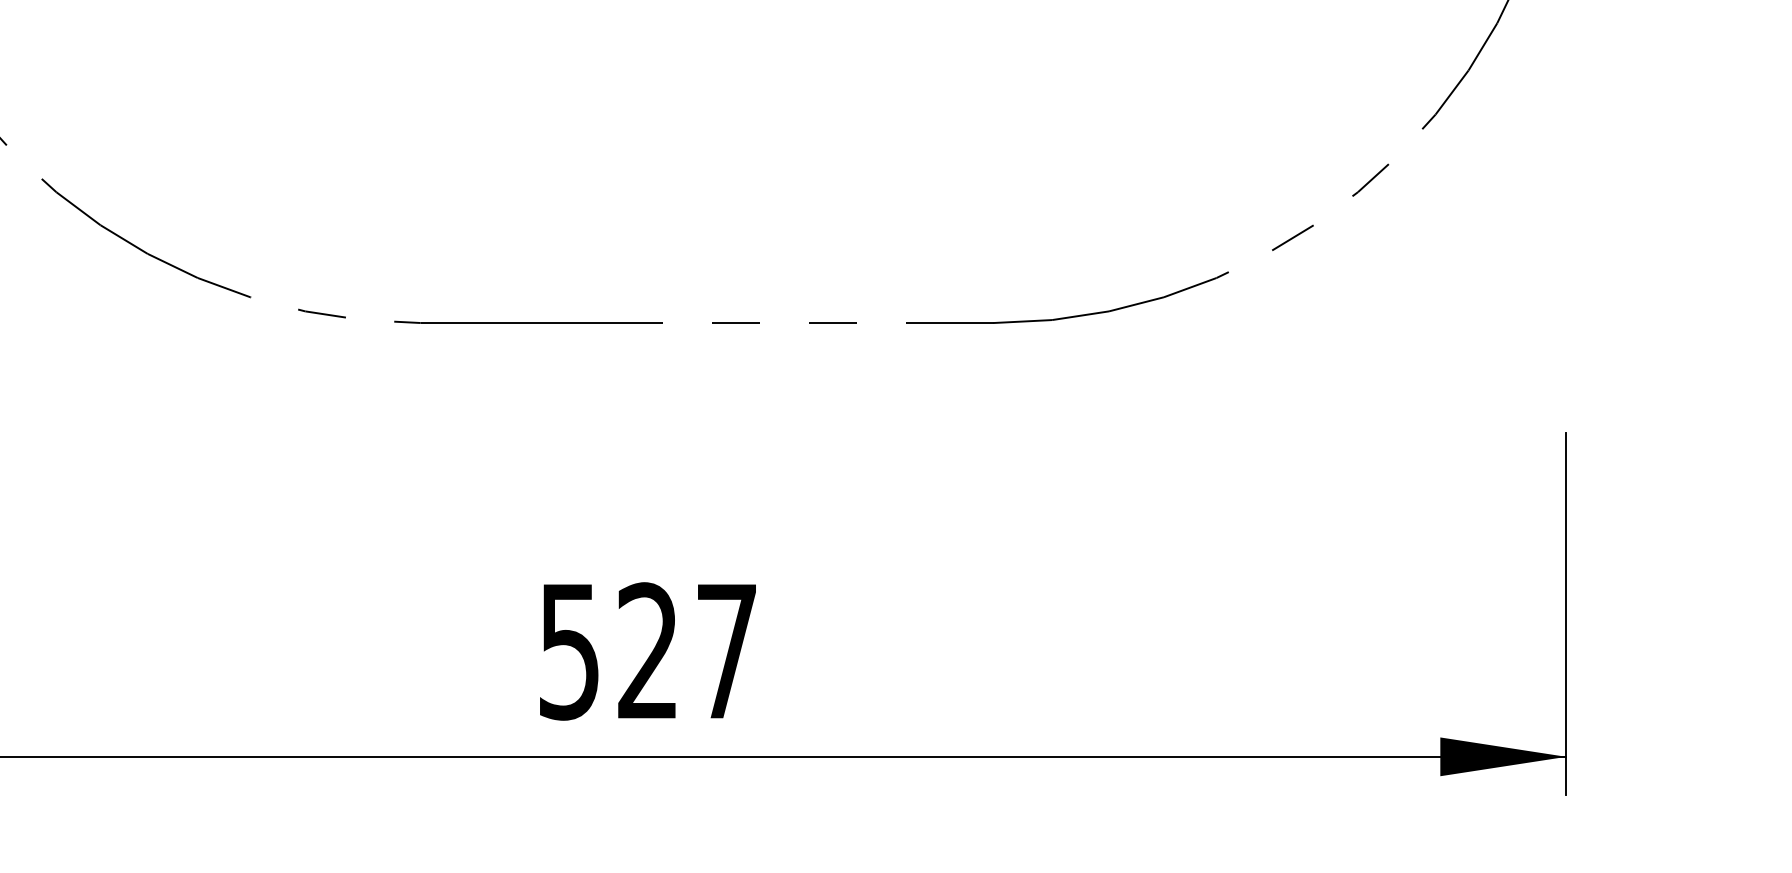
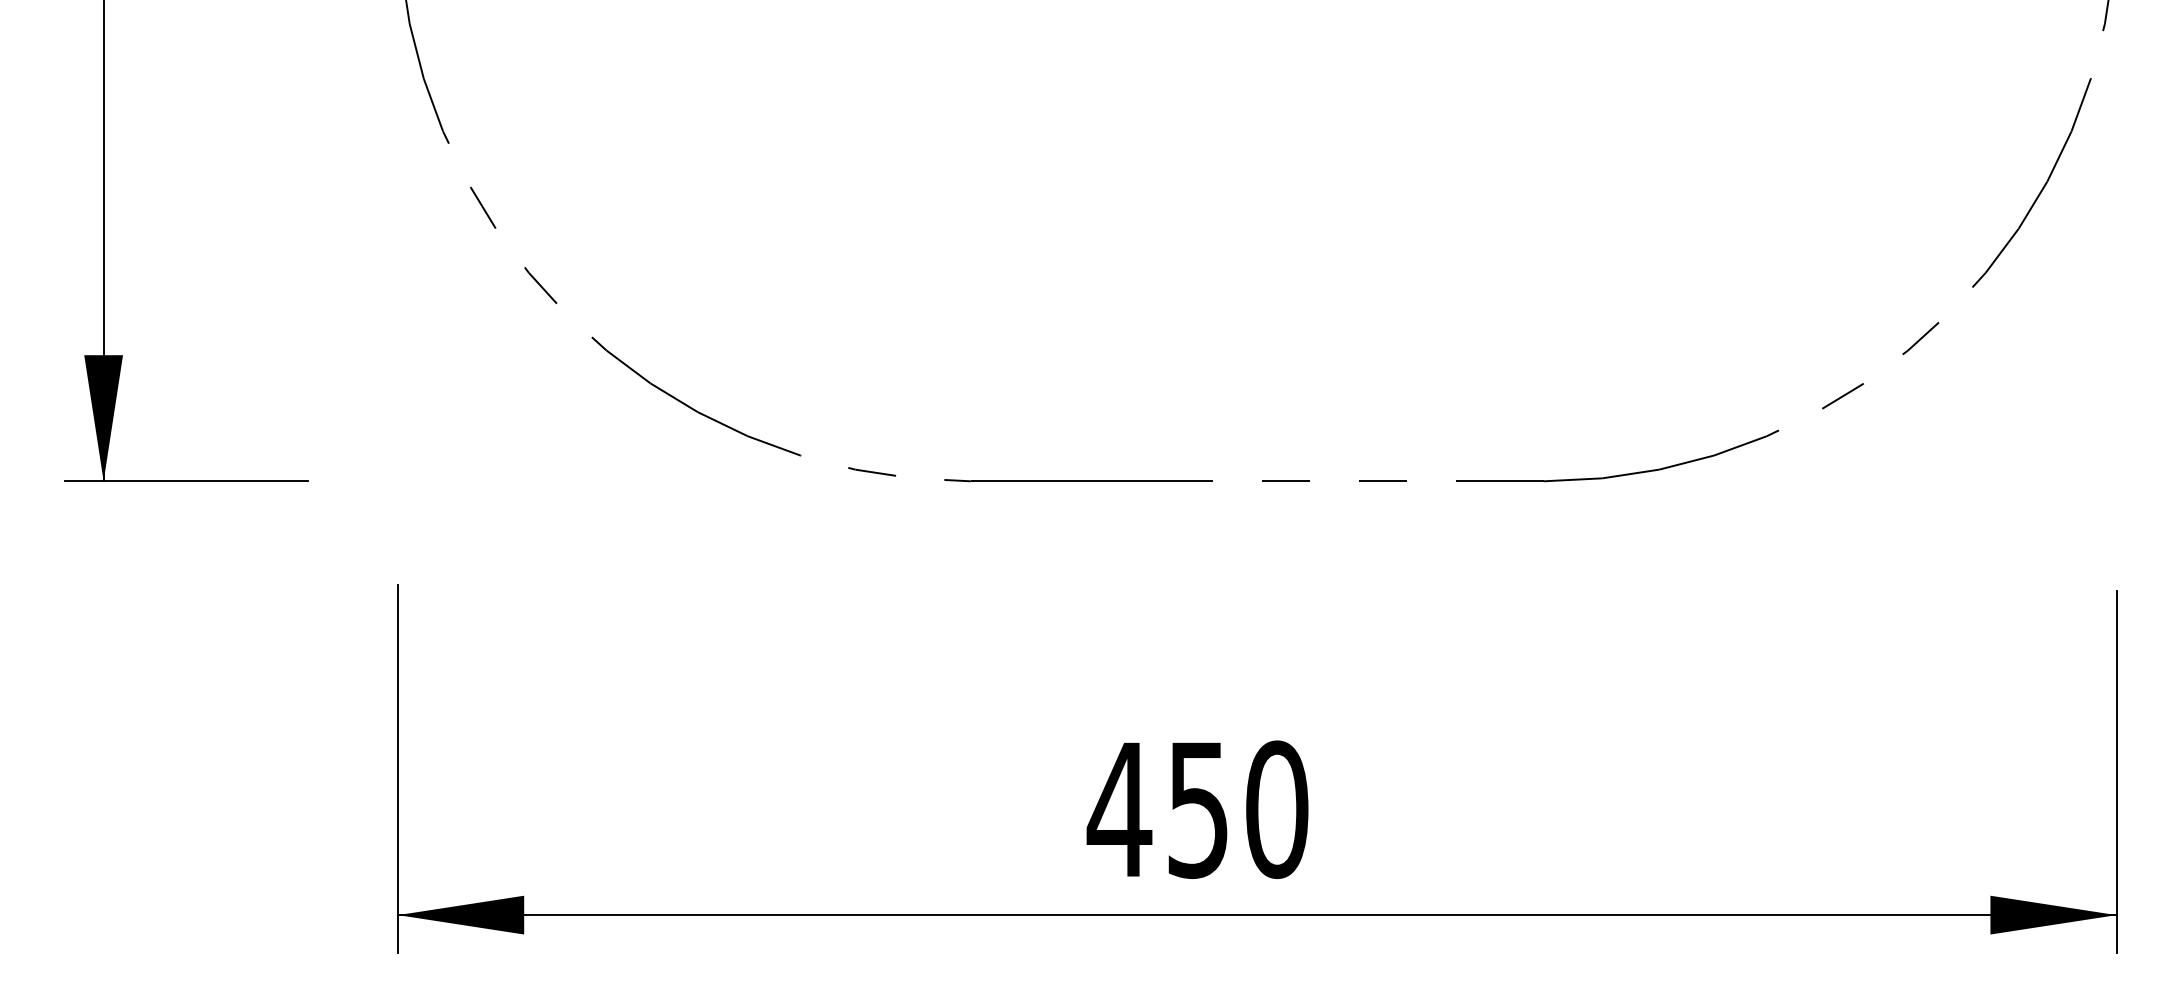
text: (647, 651) -> (1197, 809), 527 -> 450

